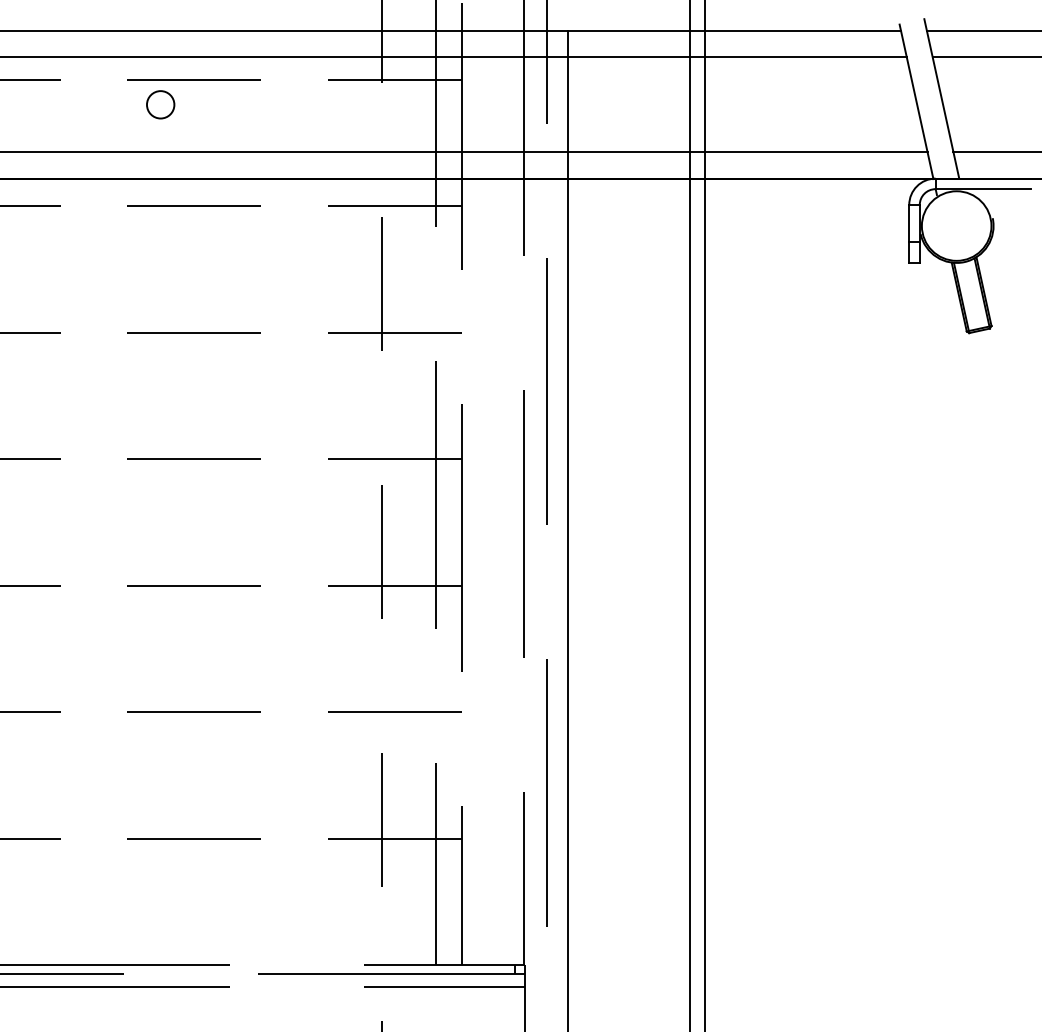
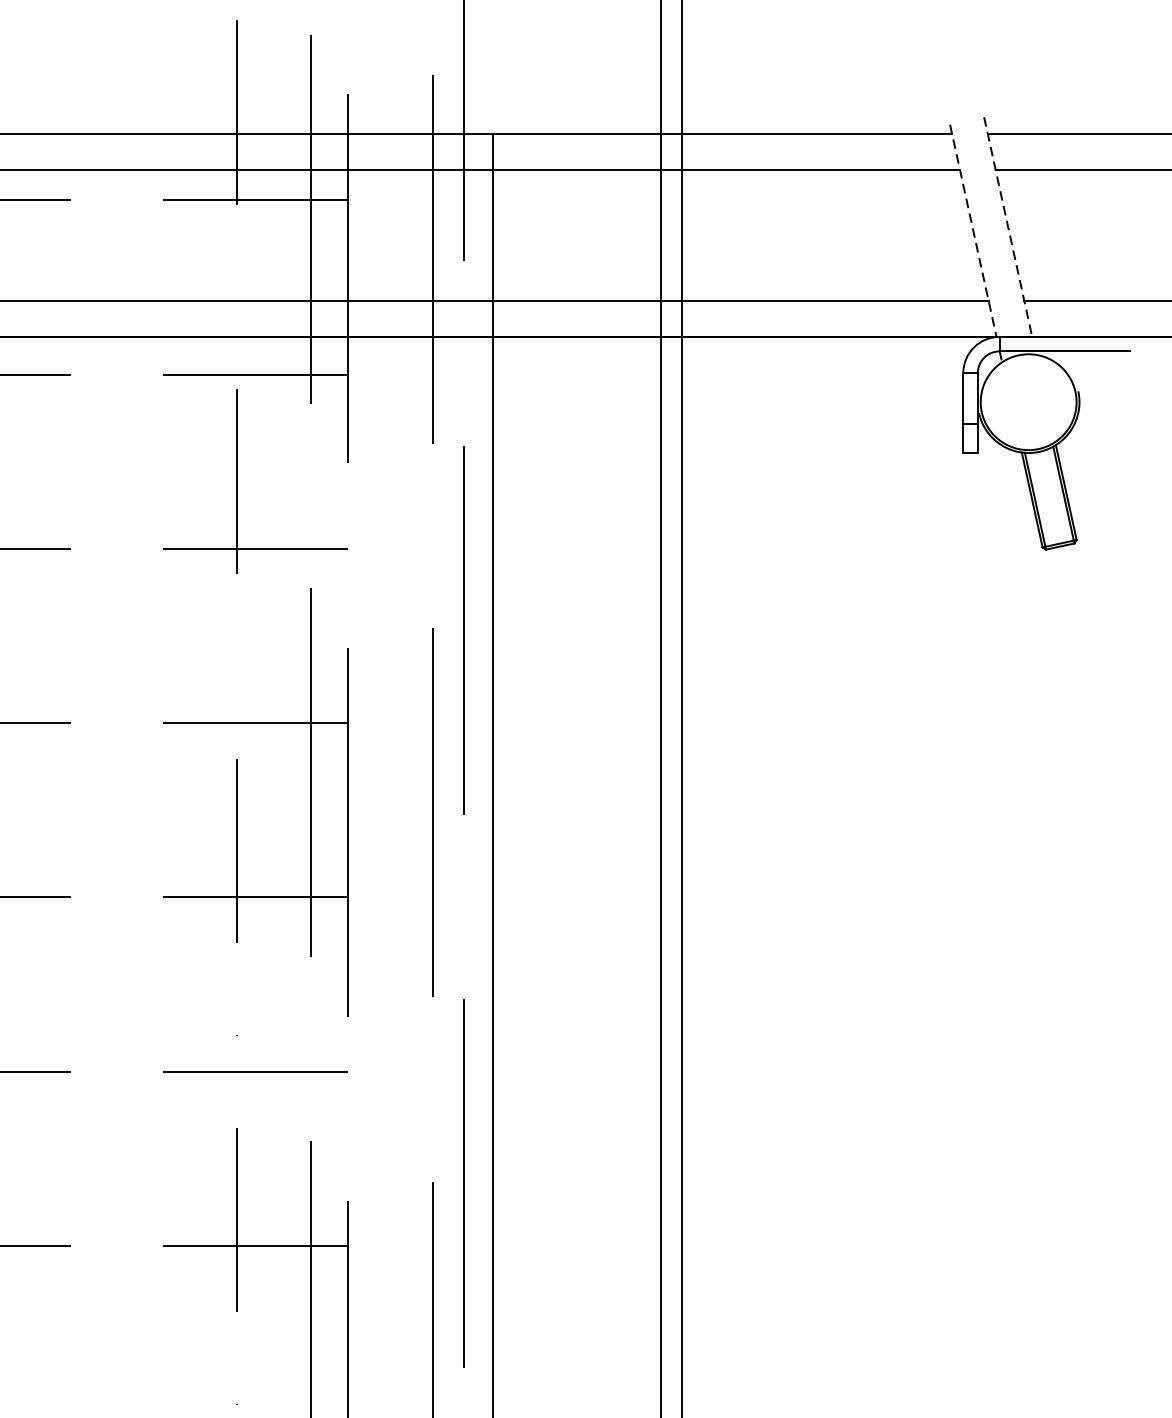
line: (941, 98) -> (1007, 226), solid -> dashed
line: (916, 102) -> (973, 231), solid -> dashed

